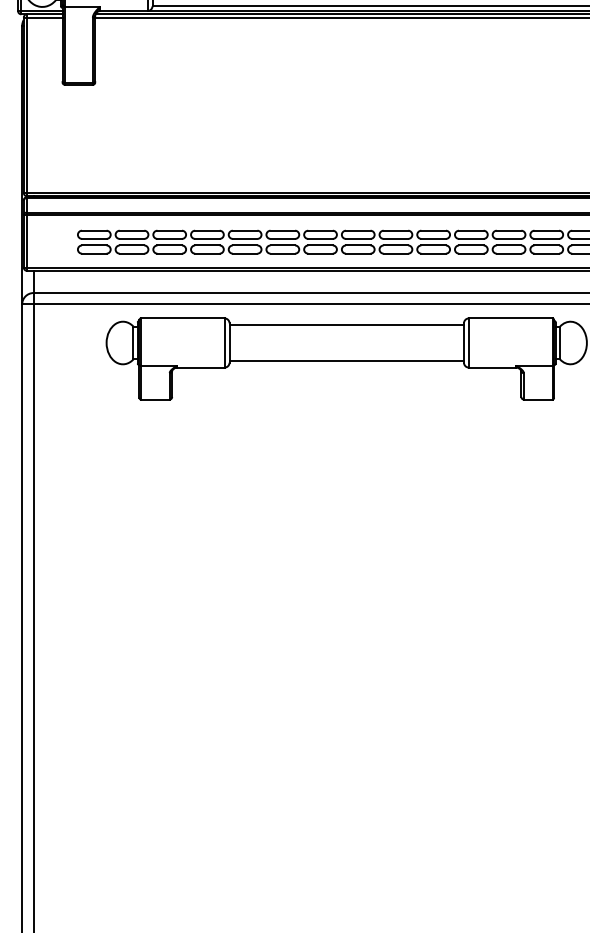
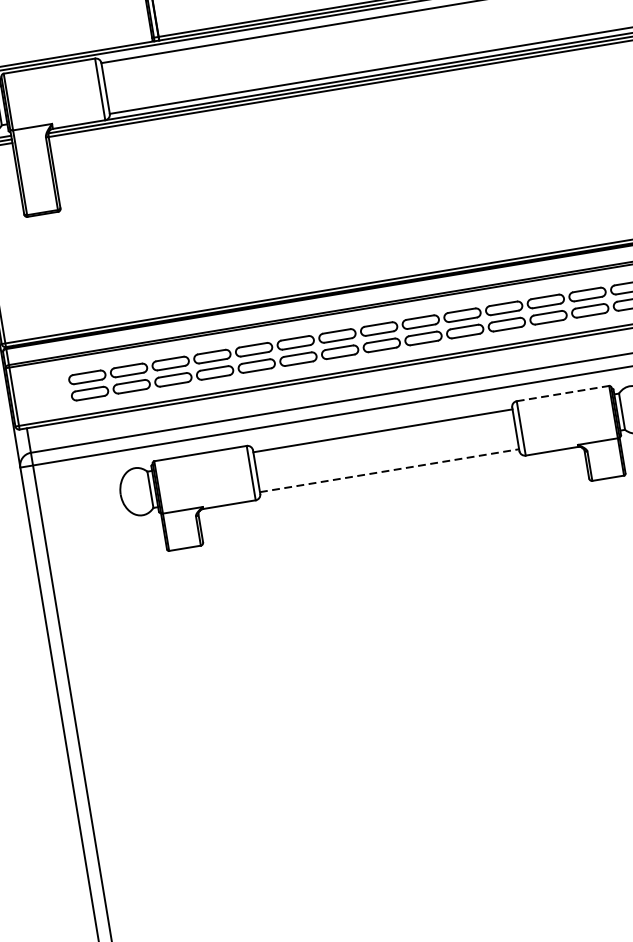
line: (510, 318) -> (562, 393), solid -> dashed
line: (347, 361) -> (390, 471), solid -> dashed

